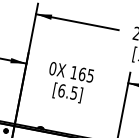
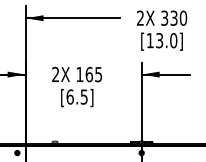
text: (52, 68) -> (55, 74), 0X -> 2X

